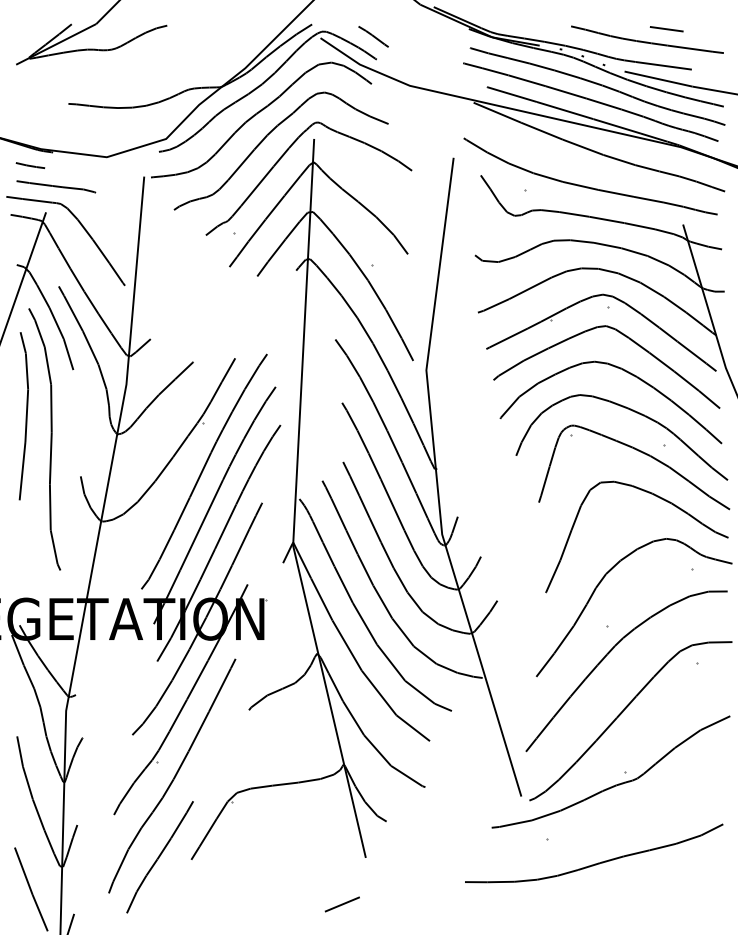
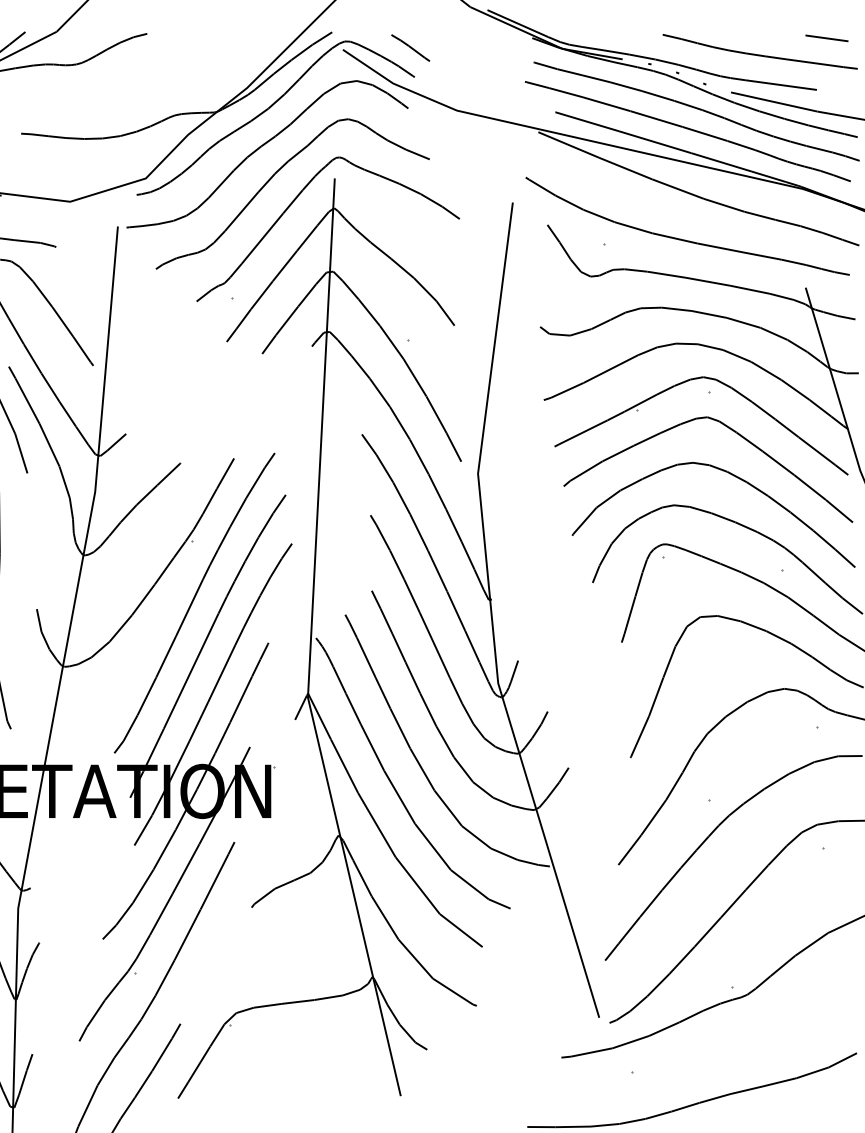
line: (666, 29) -> (826, 38), moved

